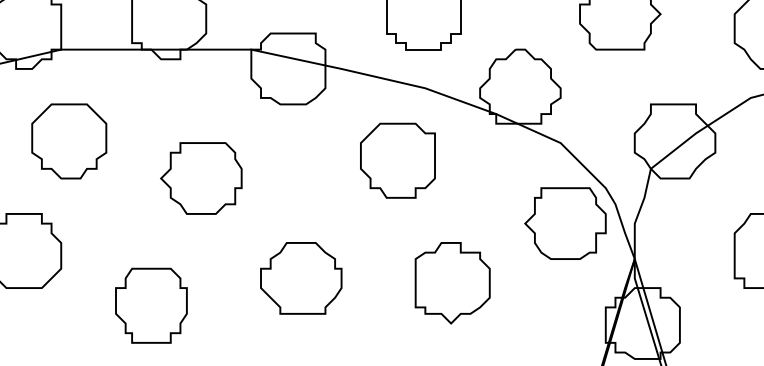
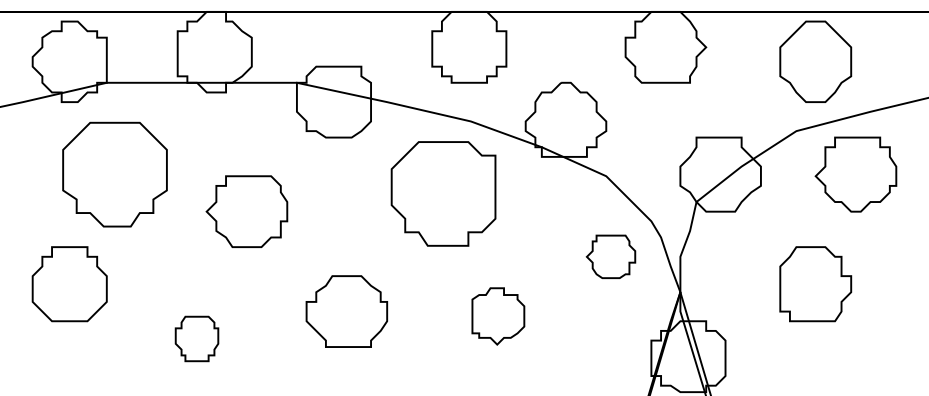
part: (68, 141) -> (114, 174), size x1.4
part: (397, 160) -> (443, 193), size x1.4
part: (564, 223) -> (610, 256), size x0.6
part: (452, 283) -> (498, 316), size x0.7
part: (150, 305) -> (196, 338), size x0.6

